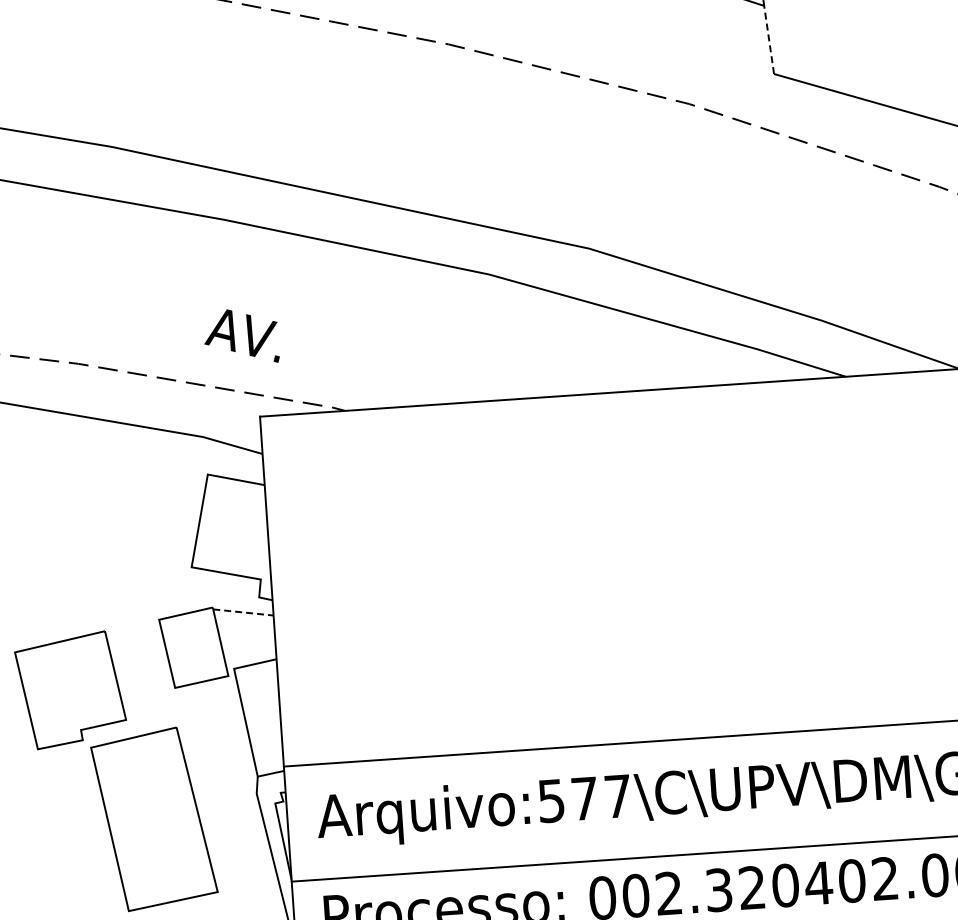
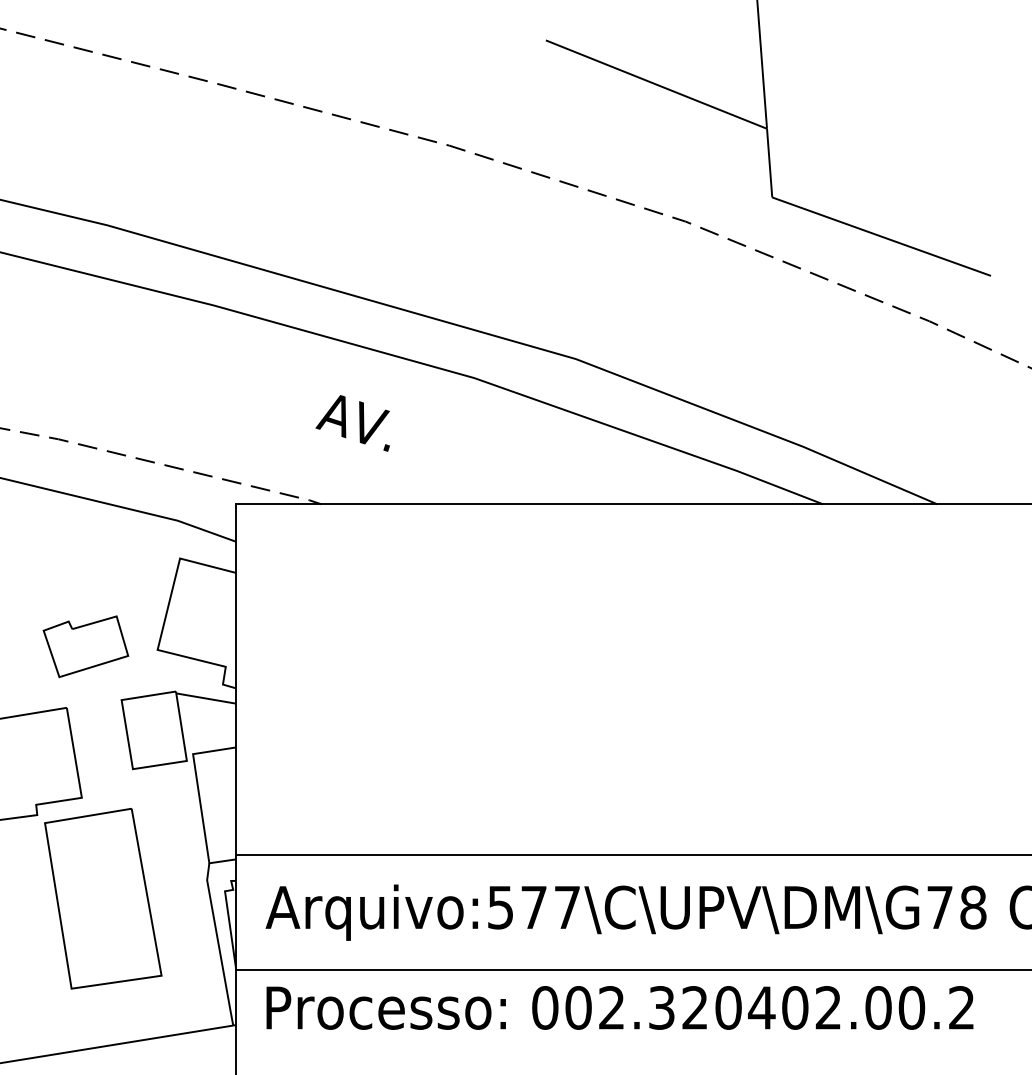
line: (768, 39) -> (769, 162), dashed -> solid
text: (240, 336) -> (352, 423), moved
part: (119, 568) -> (85, 646), added
line: (242, 612) -> (205, 698), dashed -> solid

